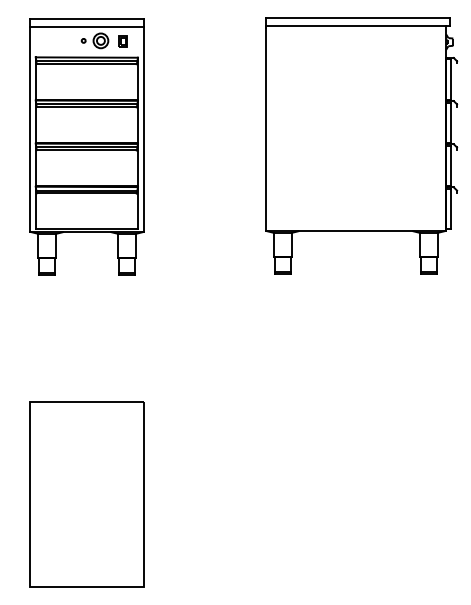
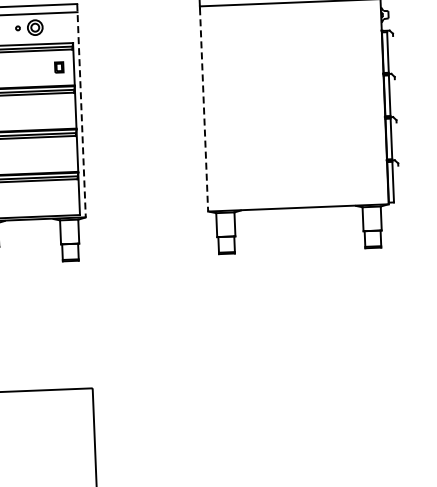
part: (122, 41) -> (58, 67), moved
line: (143, 125) -> (81, 110), solid -> dashed
line: (265, 130) -> (203, 110), solid -> dashed

